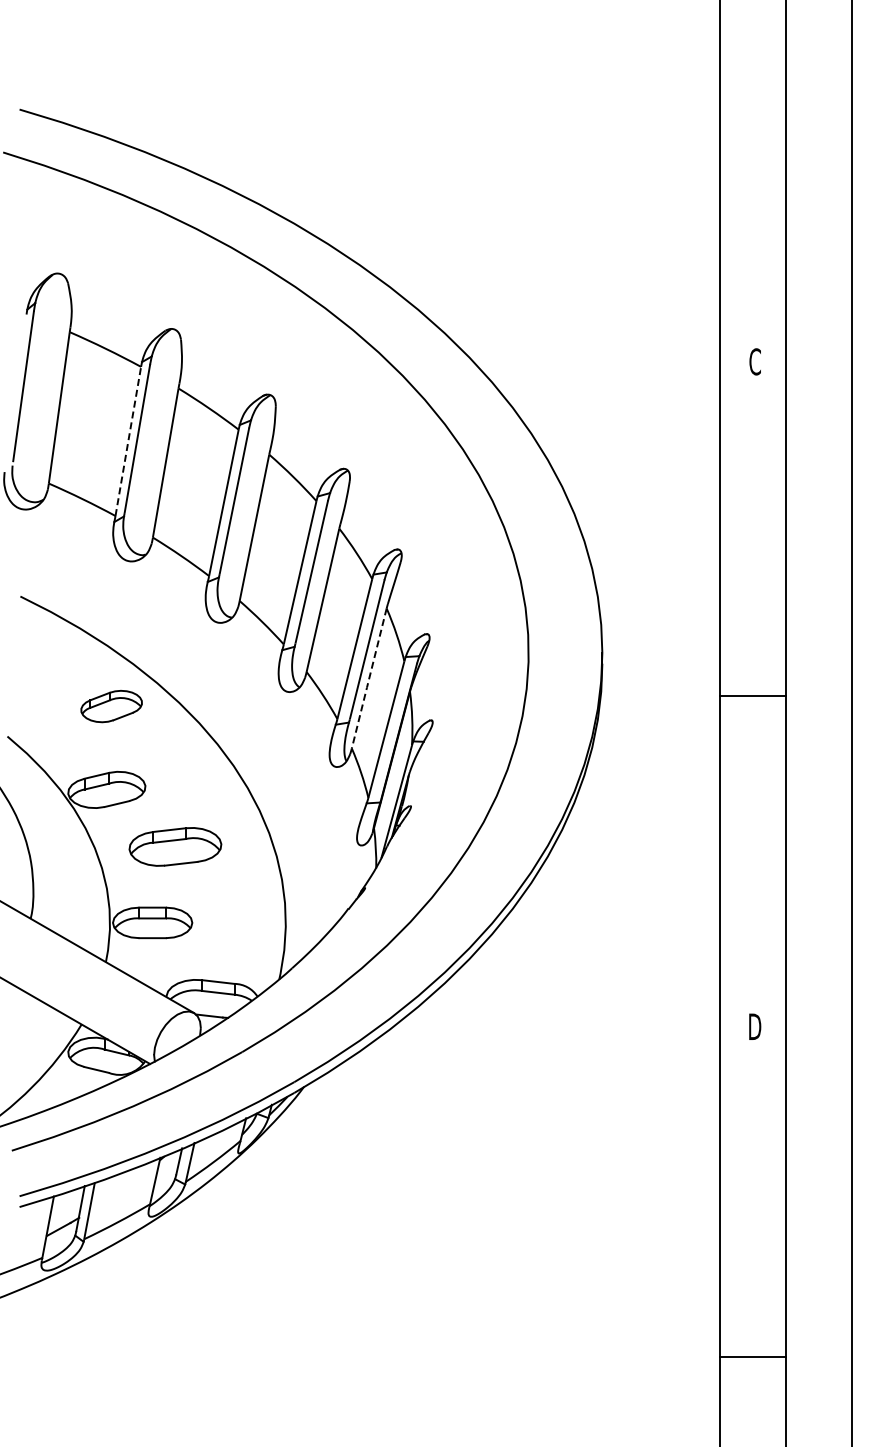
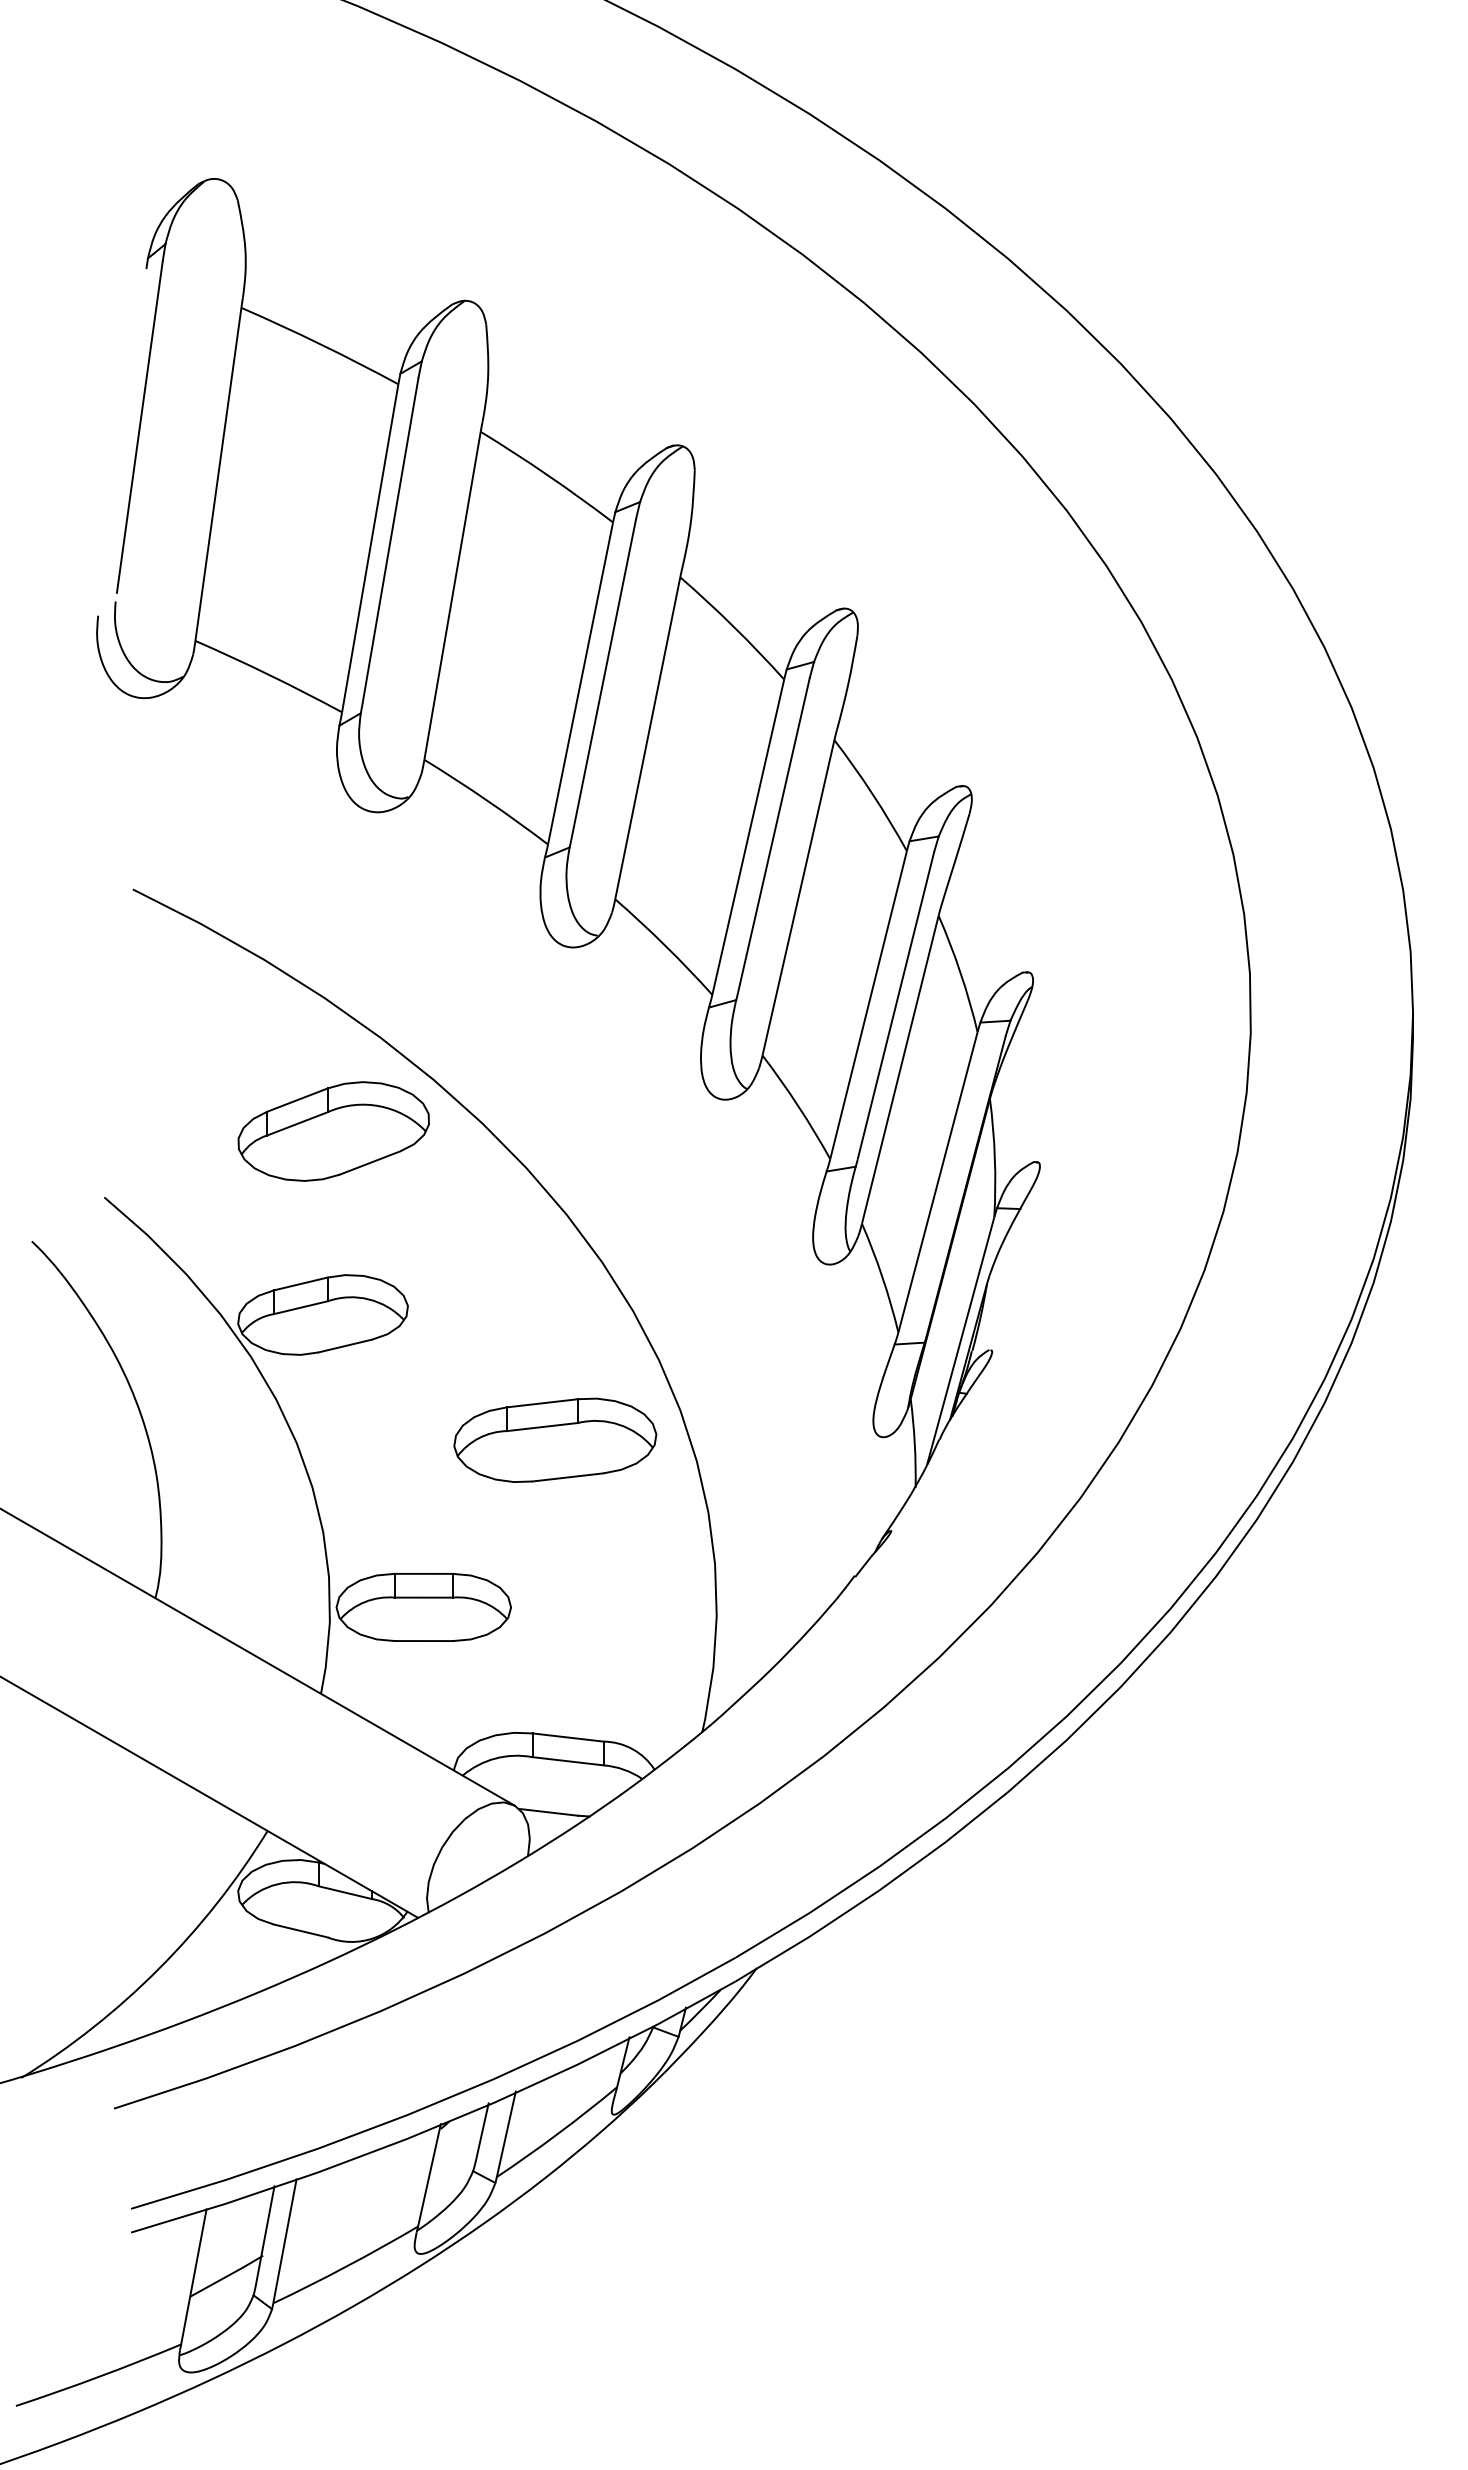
line: (128, 440) -> (370, 546), dashed -> solid
line: (369, 678) -> (900, 1069), dashed -> solid
part: (111, 706) -> (333, 1131), size x1.43
part: (175, 846) -> (555, 1439), moved

